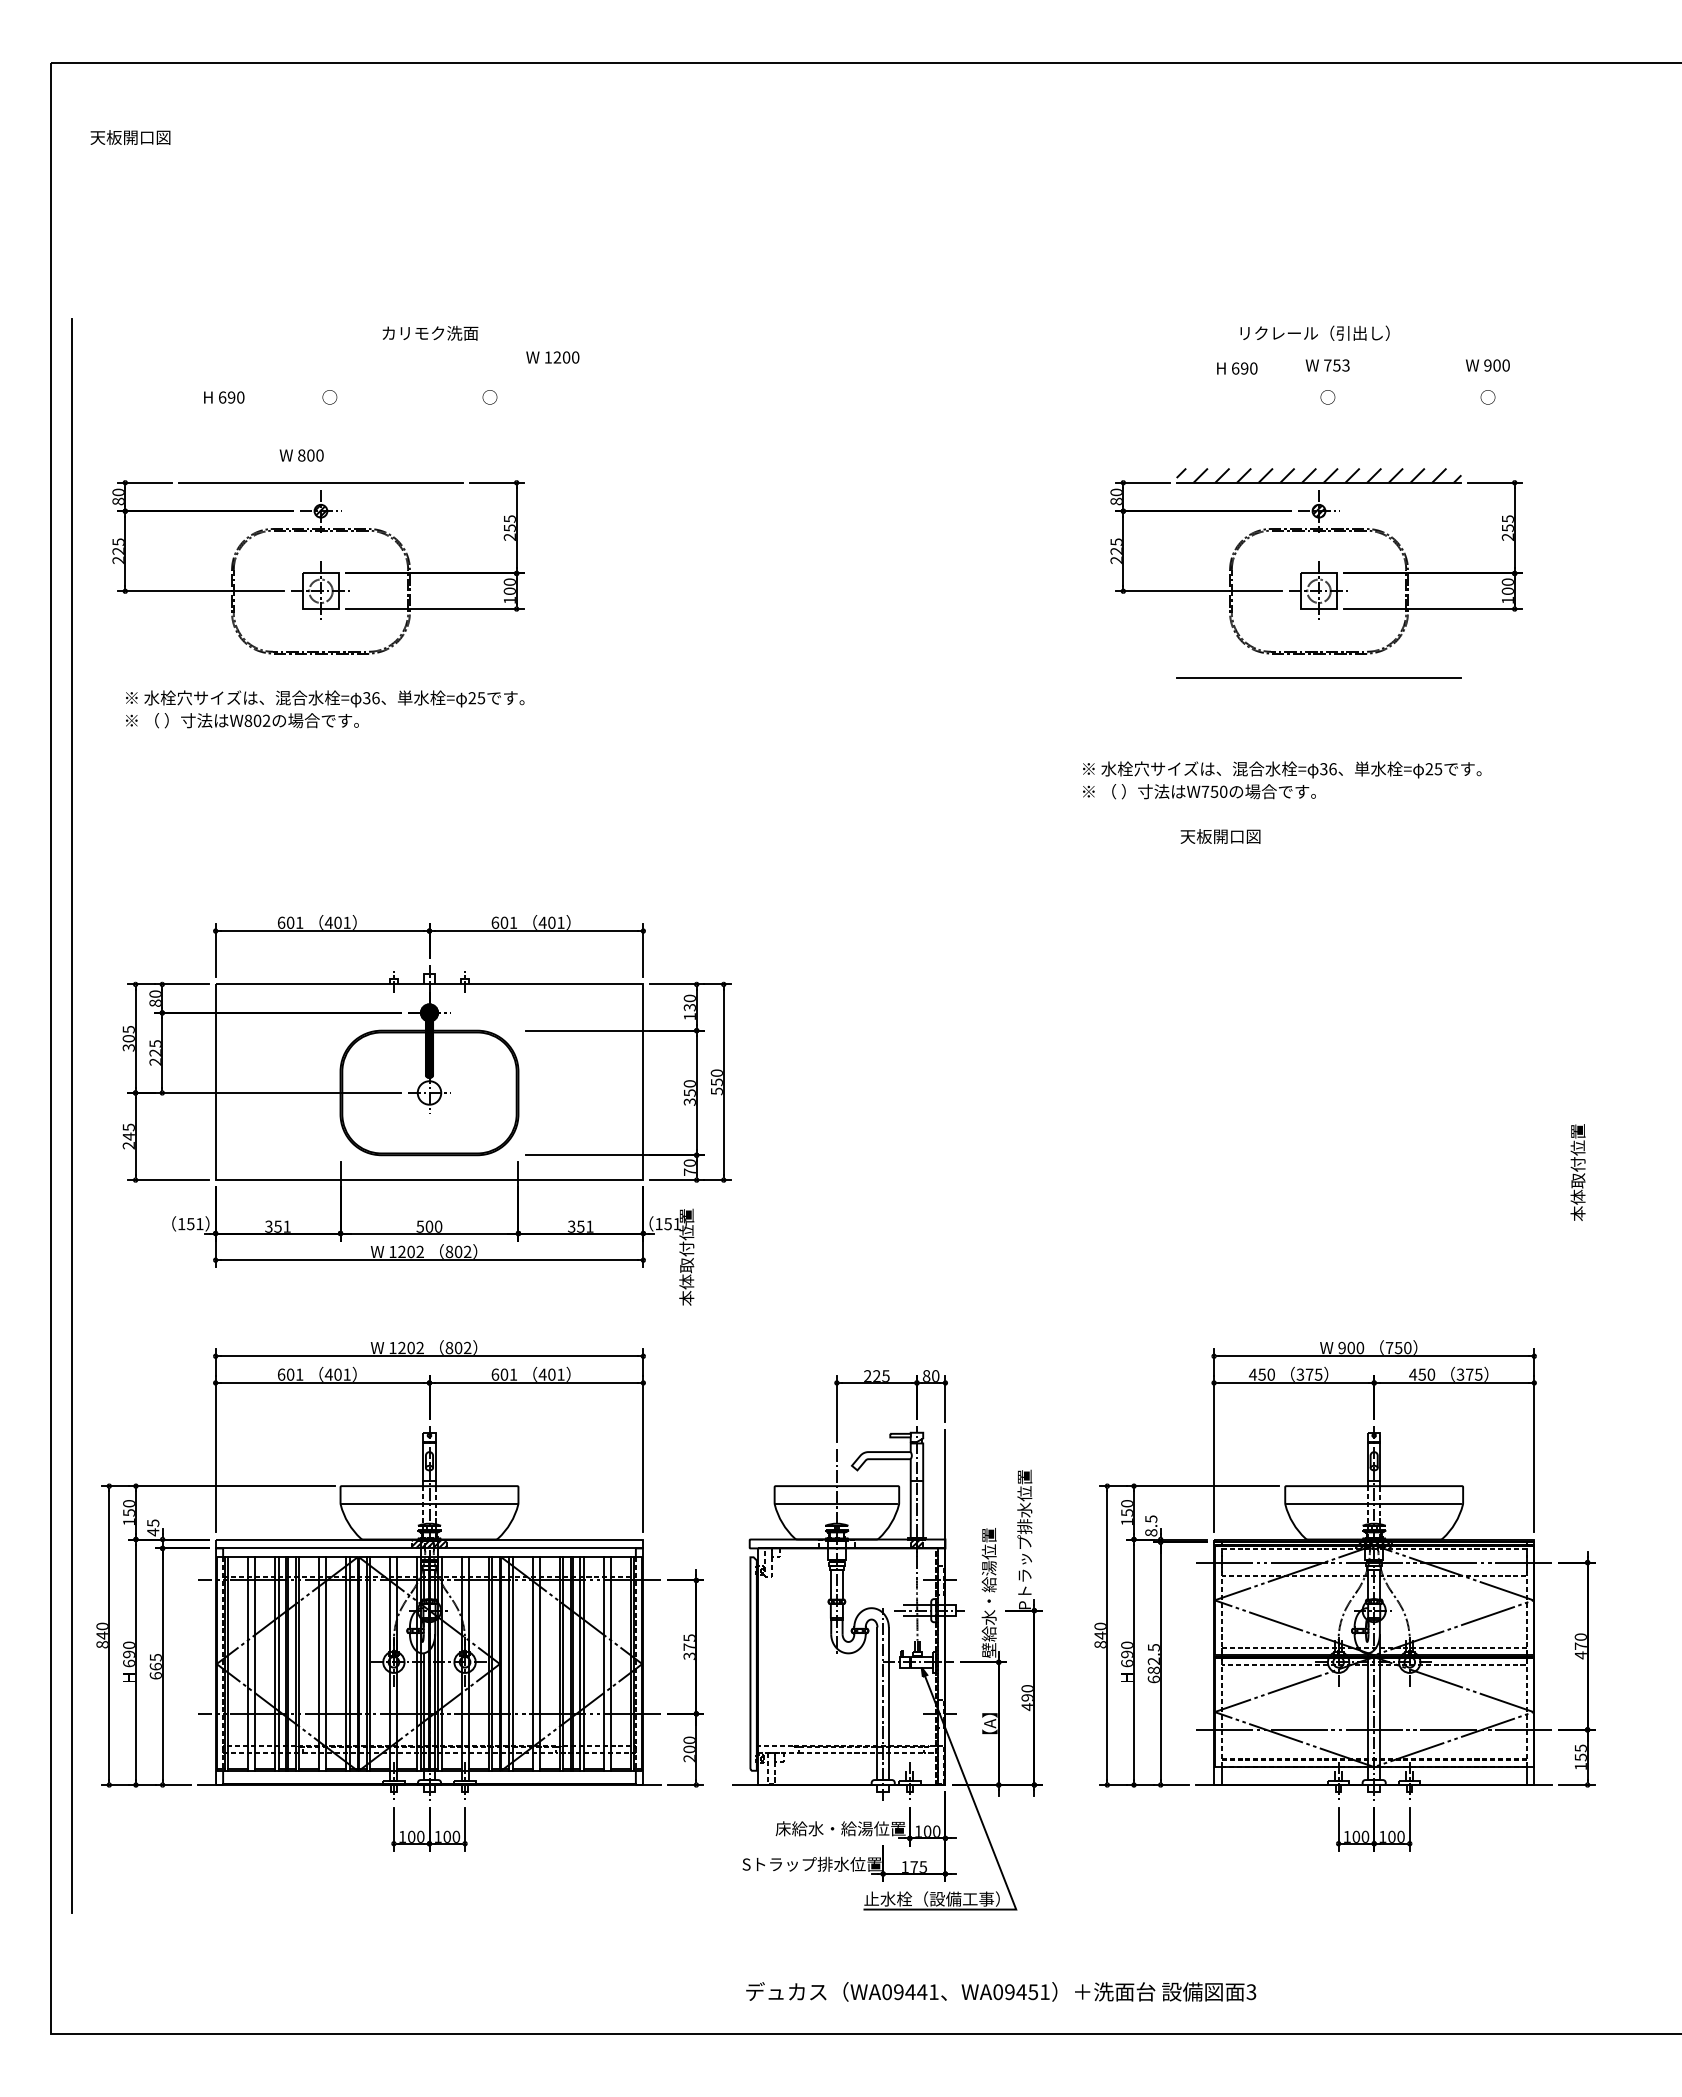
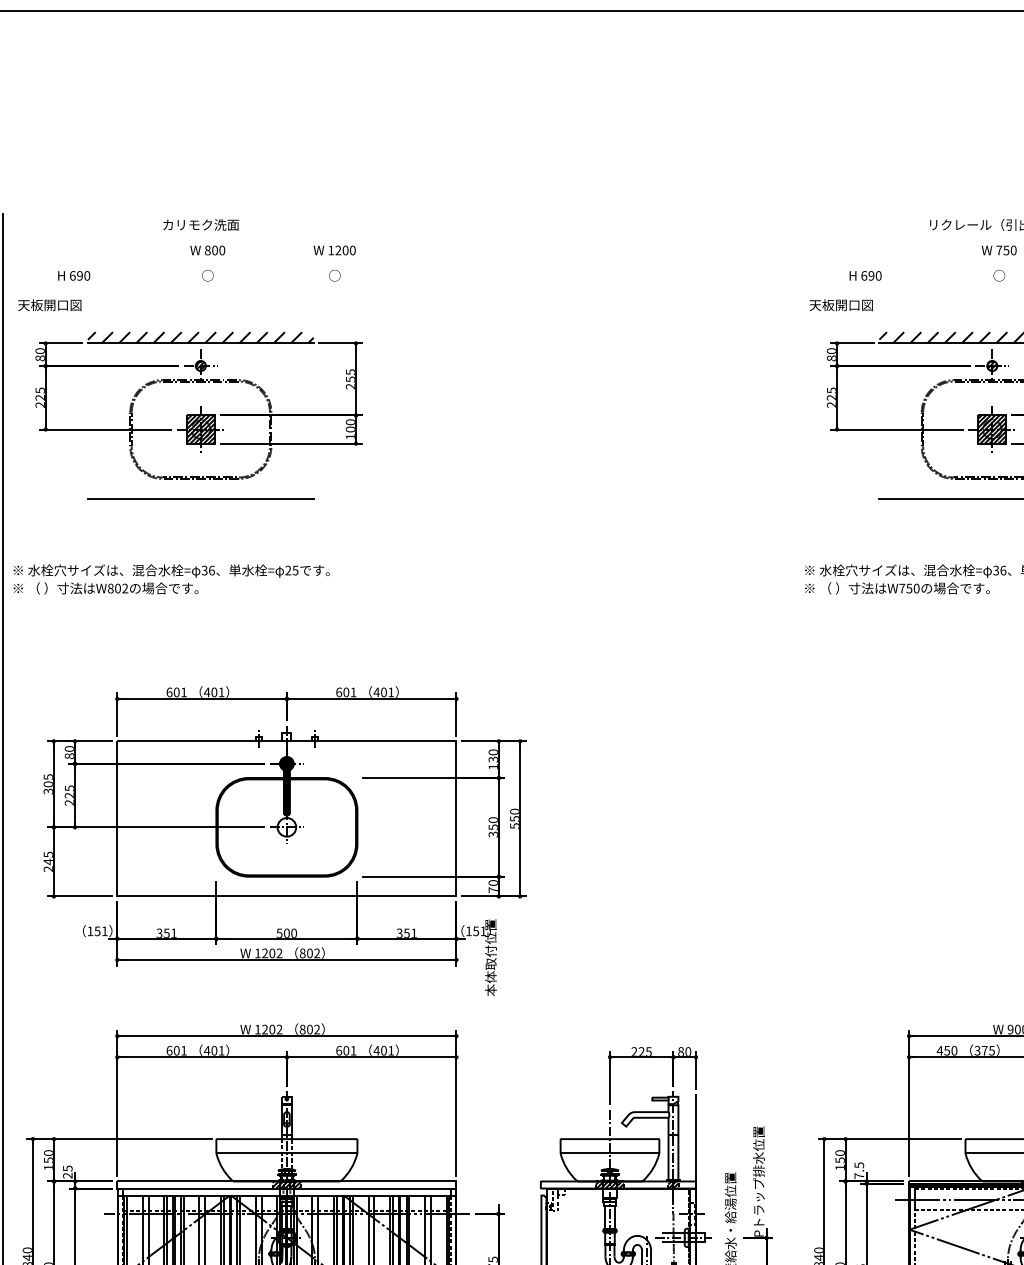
text: (130, 137) -> (49, 305), moved
text: (430, 332) -> (201, 224), moved
text: (552, 357) -> (334, 250), moved
text: (1345, 365) -> (1013, 250), 753 -> 750
text: (1237, 368) -> (865, 275), moved
text: (224, 397) -> (74, 275), moved
text: (301, 455) -> (207, 250), moved
hatch: (320, 475) -> (200, 337), added
hatch: (320, 591) -> (200, 429), added
hatch: (1318, 591) -> (991, 429), added
line: (320, 678) -> (200, 498), added
text: (325, 709) -> (171, 579), moved
text: (1220, 836) -> (841, 305), moved
text: (153, 1532) -> (68, 1175), 45 -> 25
text: (1151, 1532) -> (859, 1175), 8.5 -> 7.5
hatch: (836, 1543) -> (609, 1184), added

